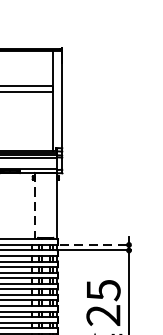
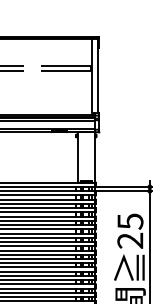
line: (34, 206) -> (77, 157), dashed -> solid
line: (95, 244) -> (124, 186), dashed -> solid

